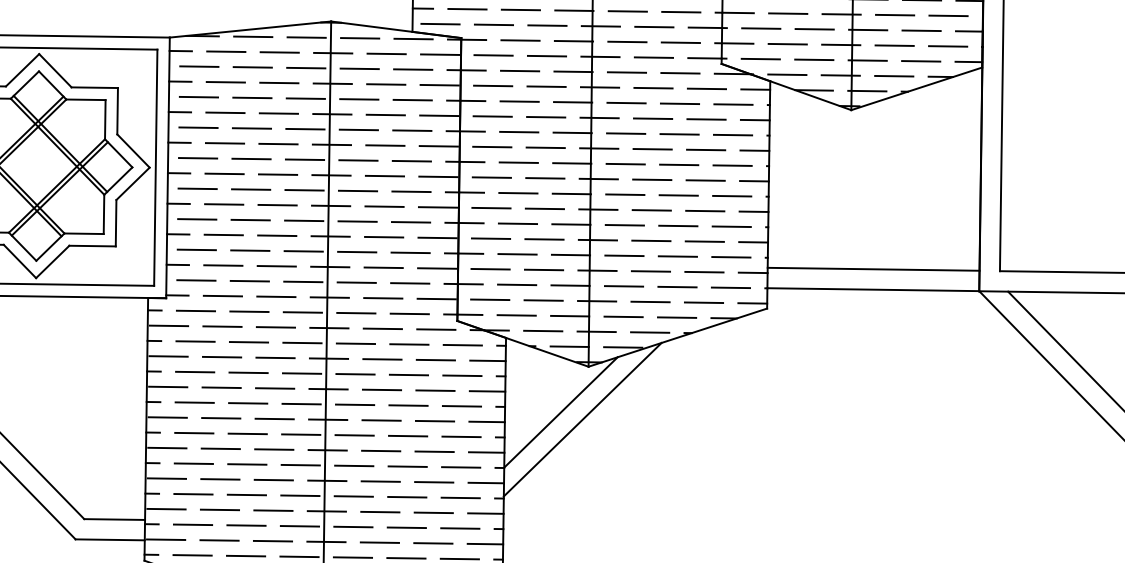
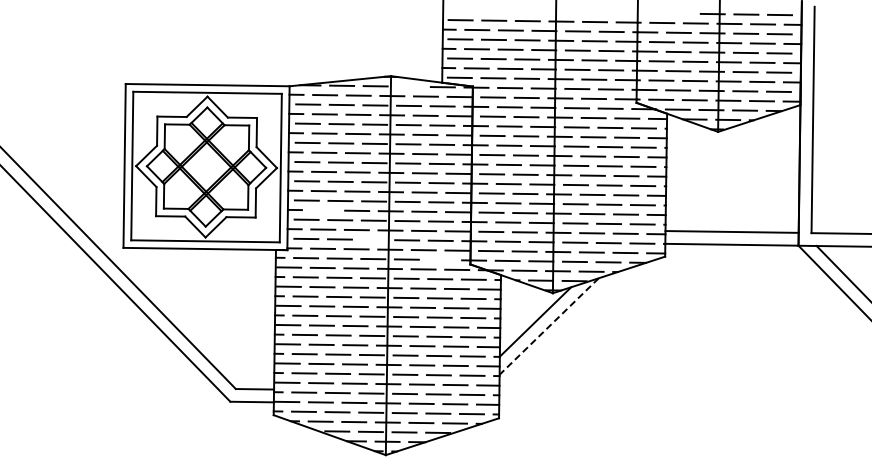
line: (360, 37) -> (409, 86), removed
line: (223, 235) -> (323, 210), removed
line: (303, 281) -> (373, 239), removed
line: (409, 313) -> (440, 259), removed
line: (581, 419) -> (548, 326), solid -> dashed

